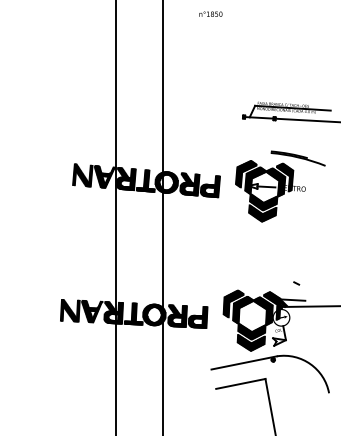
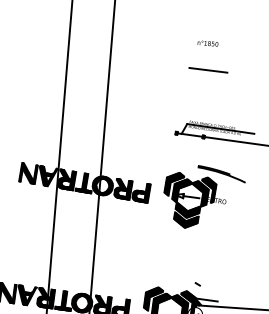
text: (210, 13) -> (207, 42), moved
line: (273, 43) -> (208, 69), added
line: (296, 283) -> (197, 284), moved

